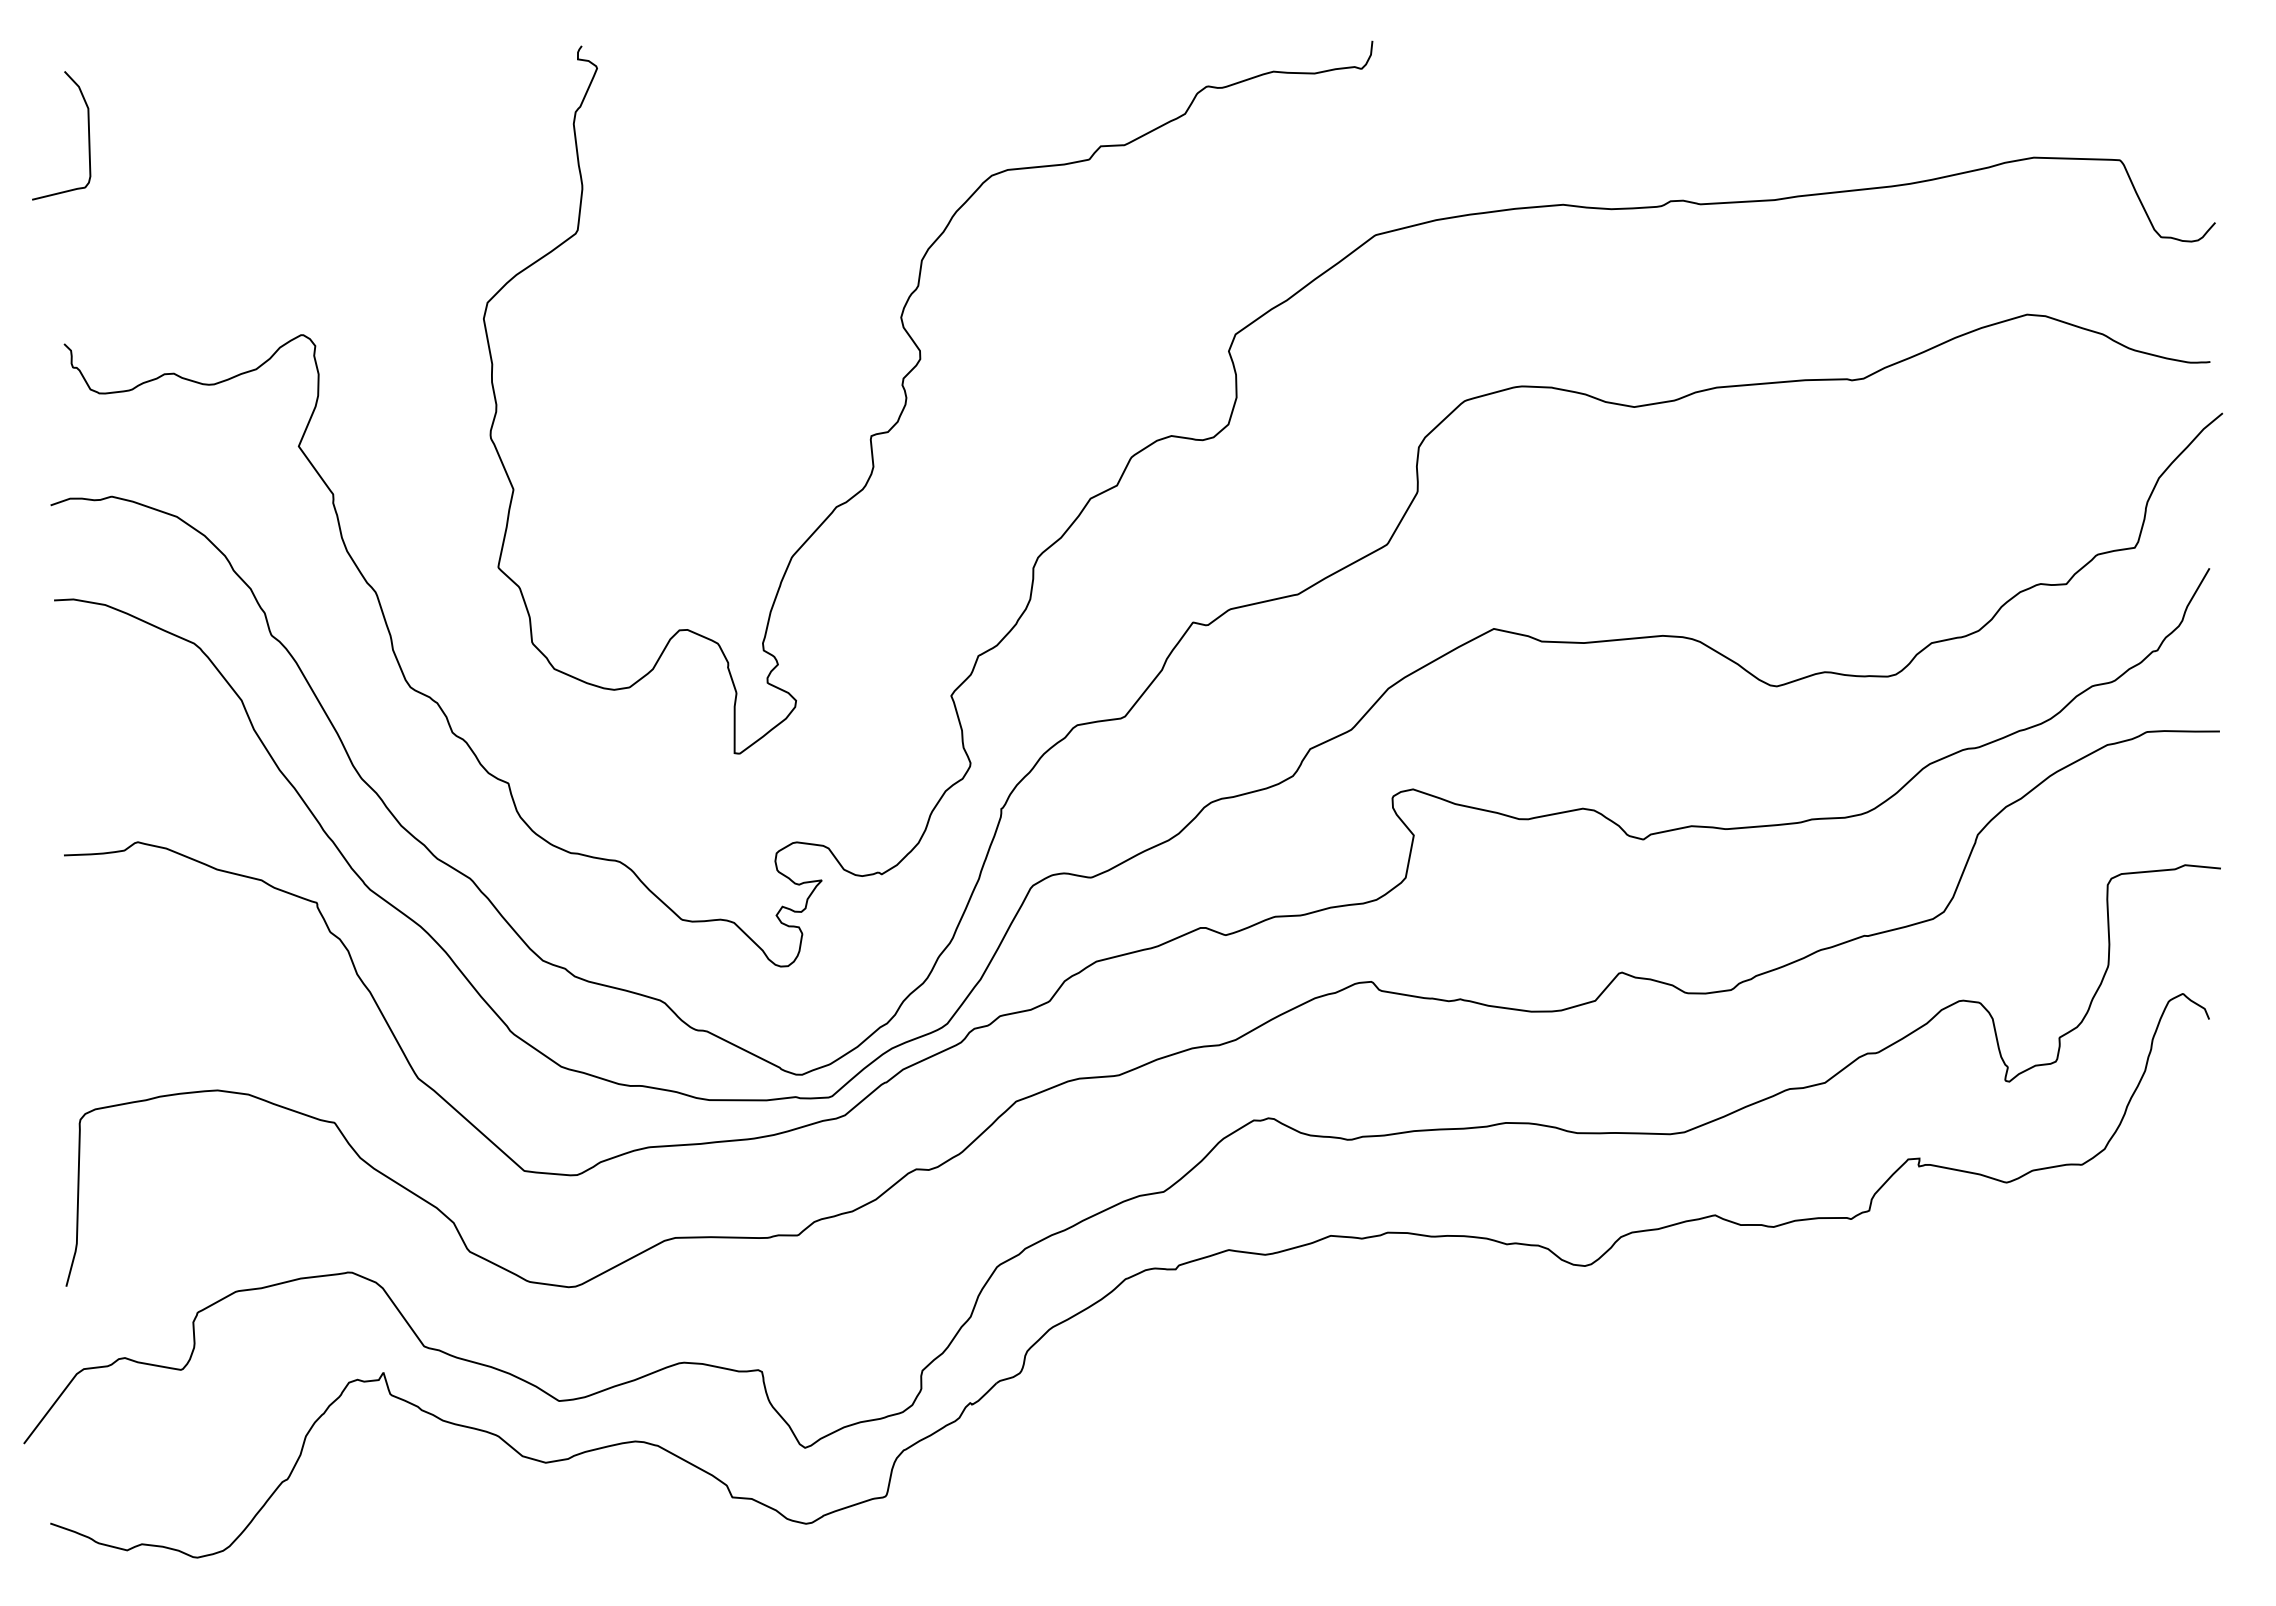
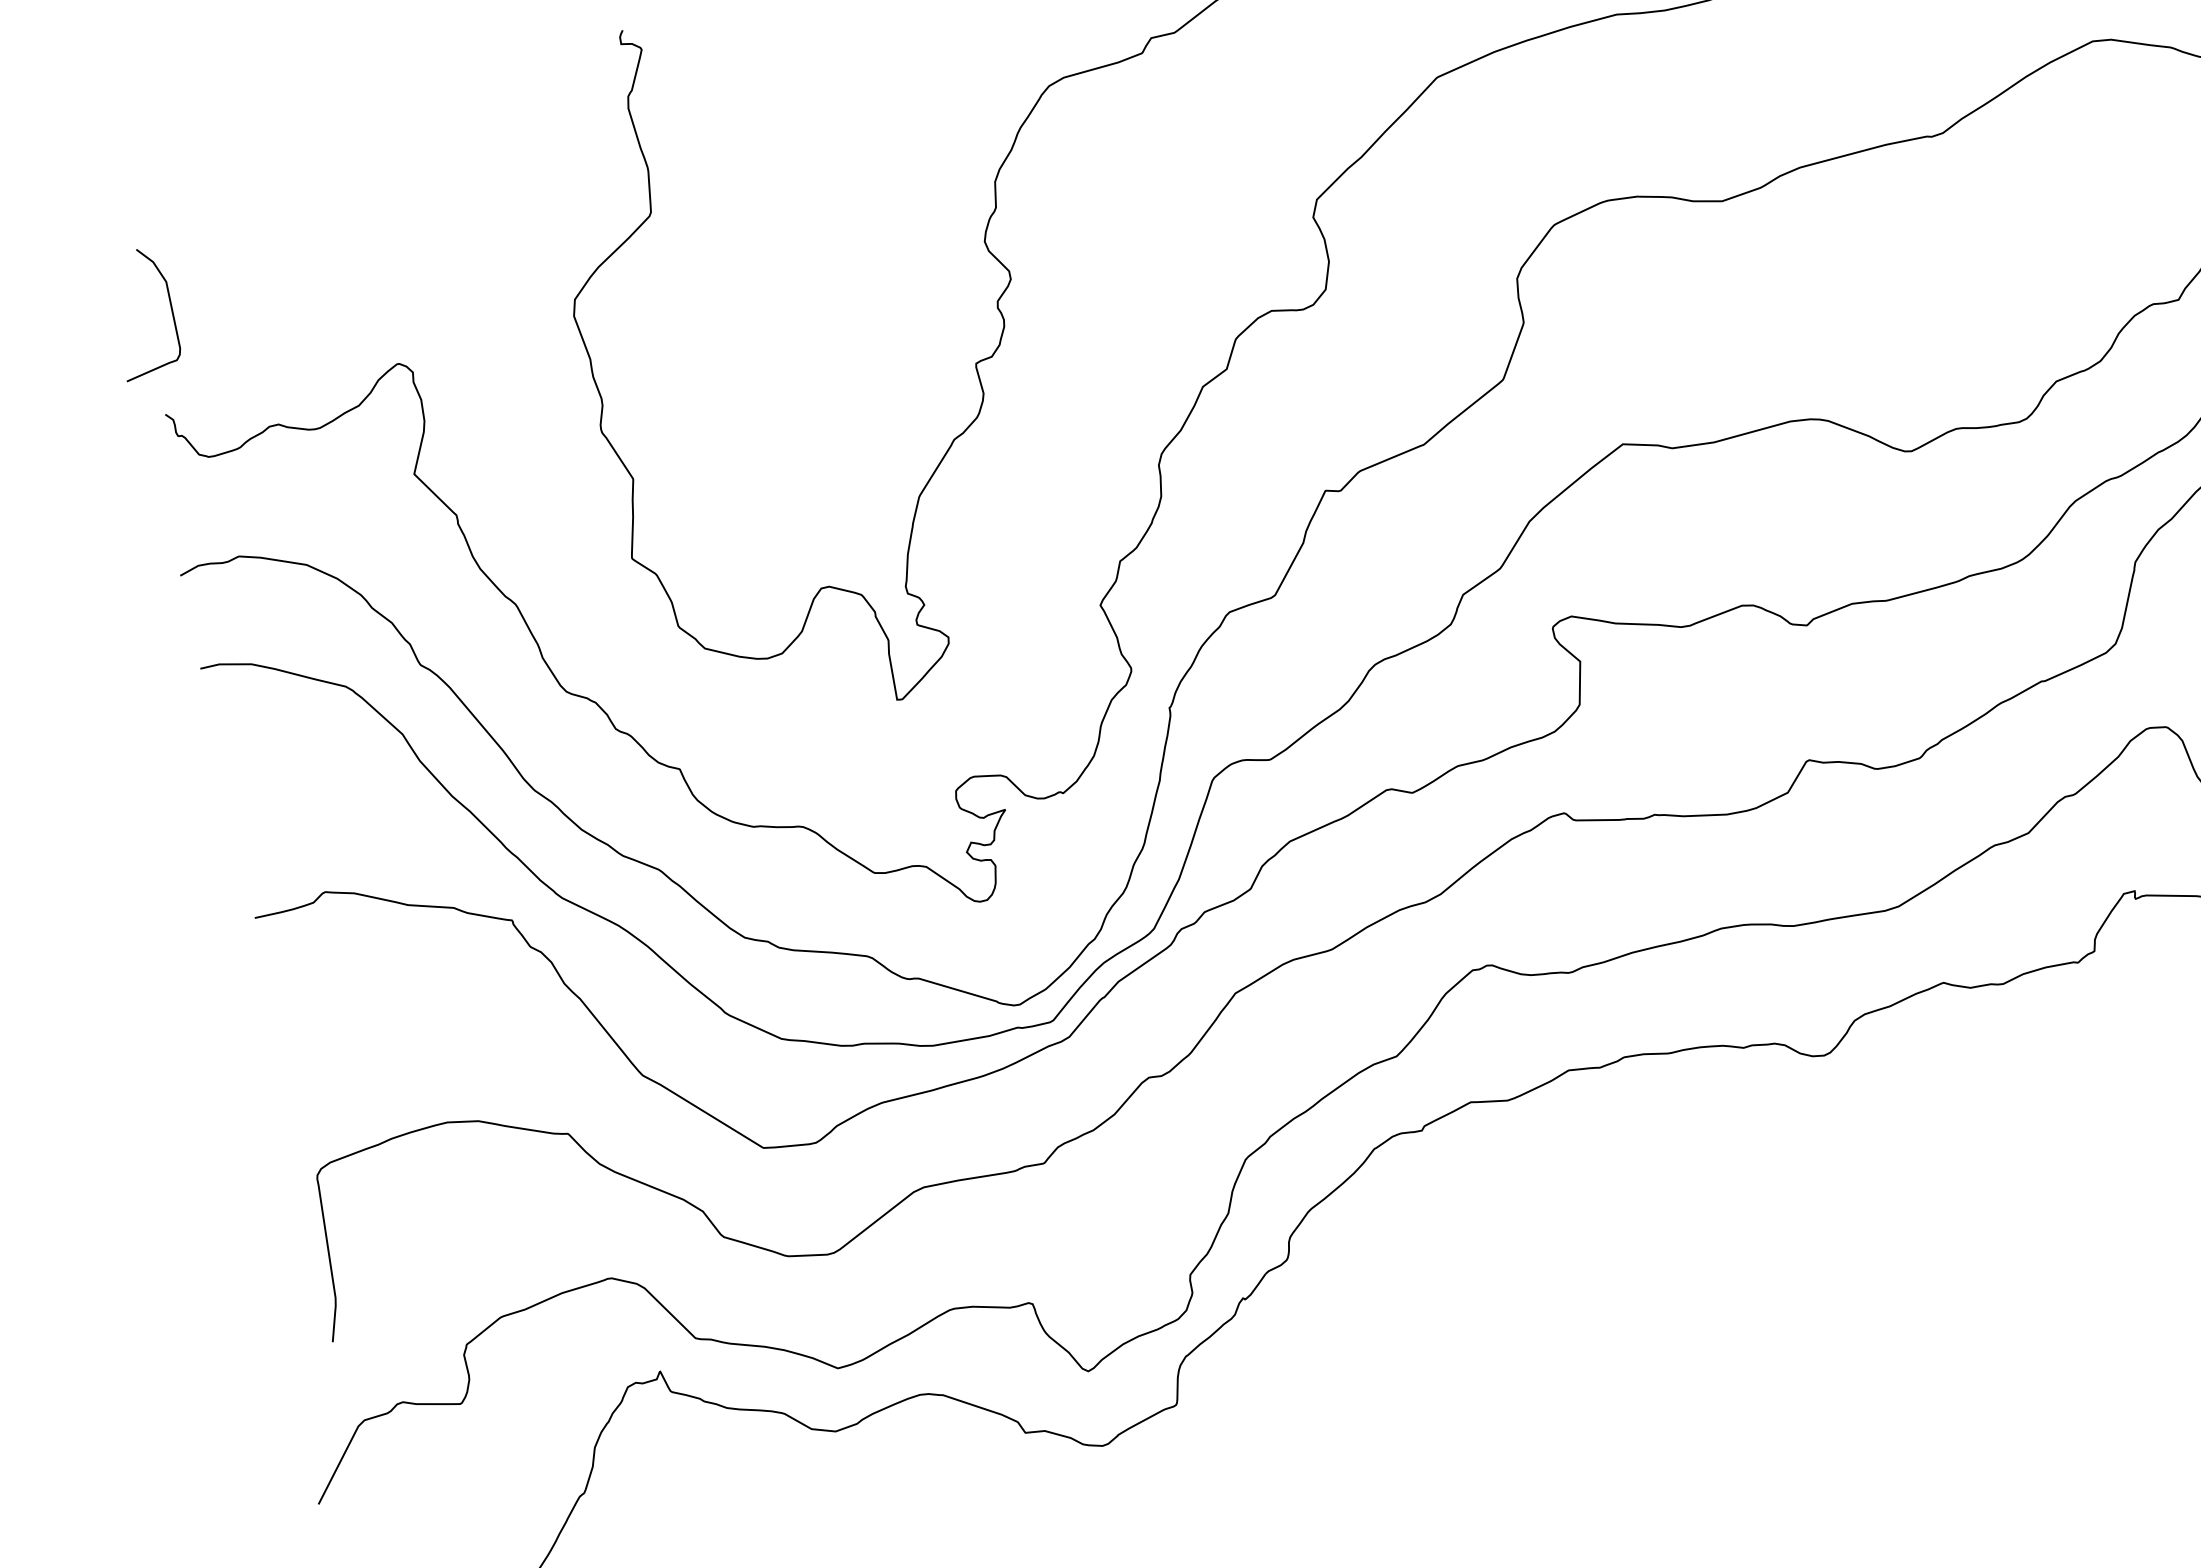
curve: (88, 135) -> (171, 308), moved

